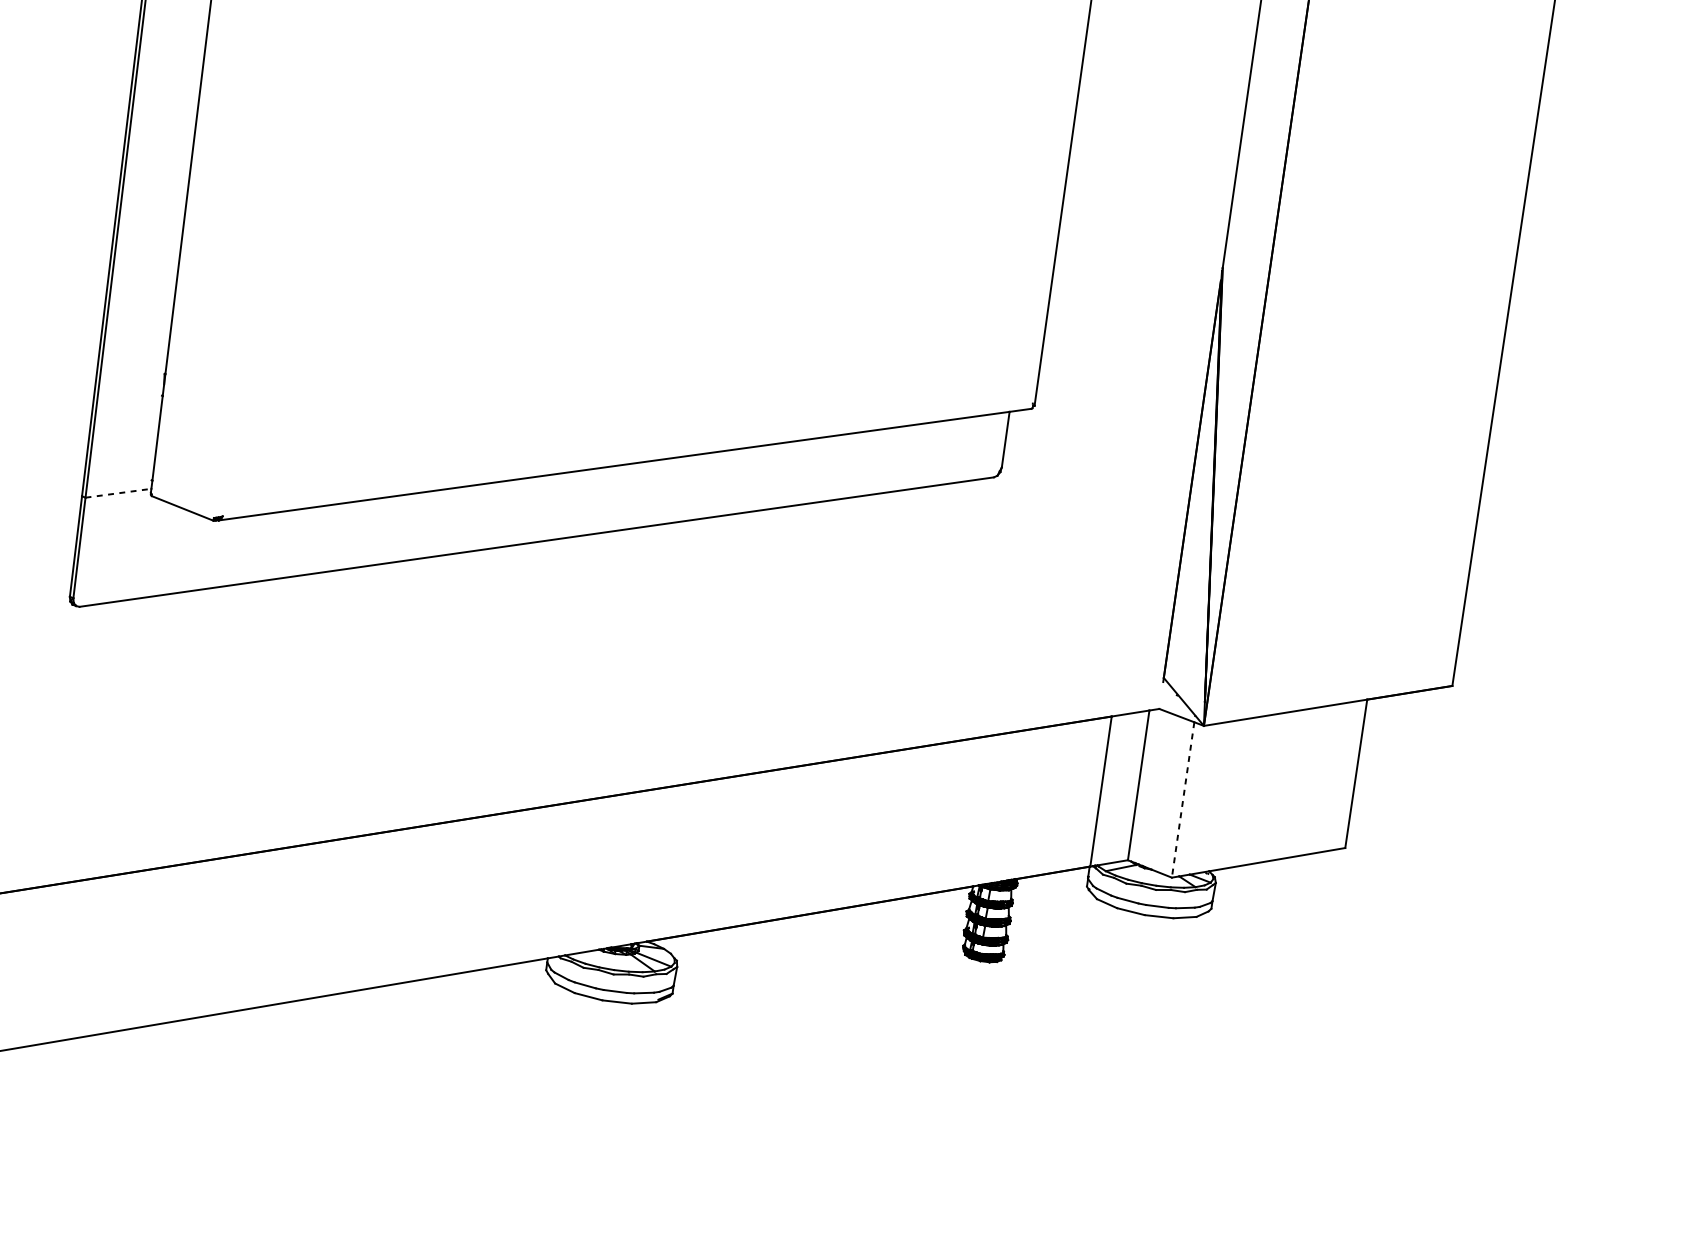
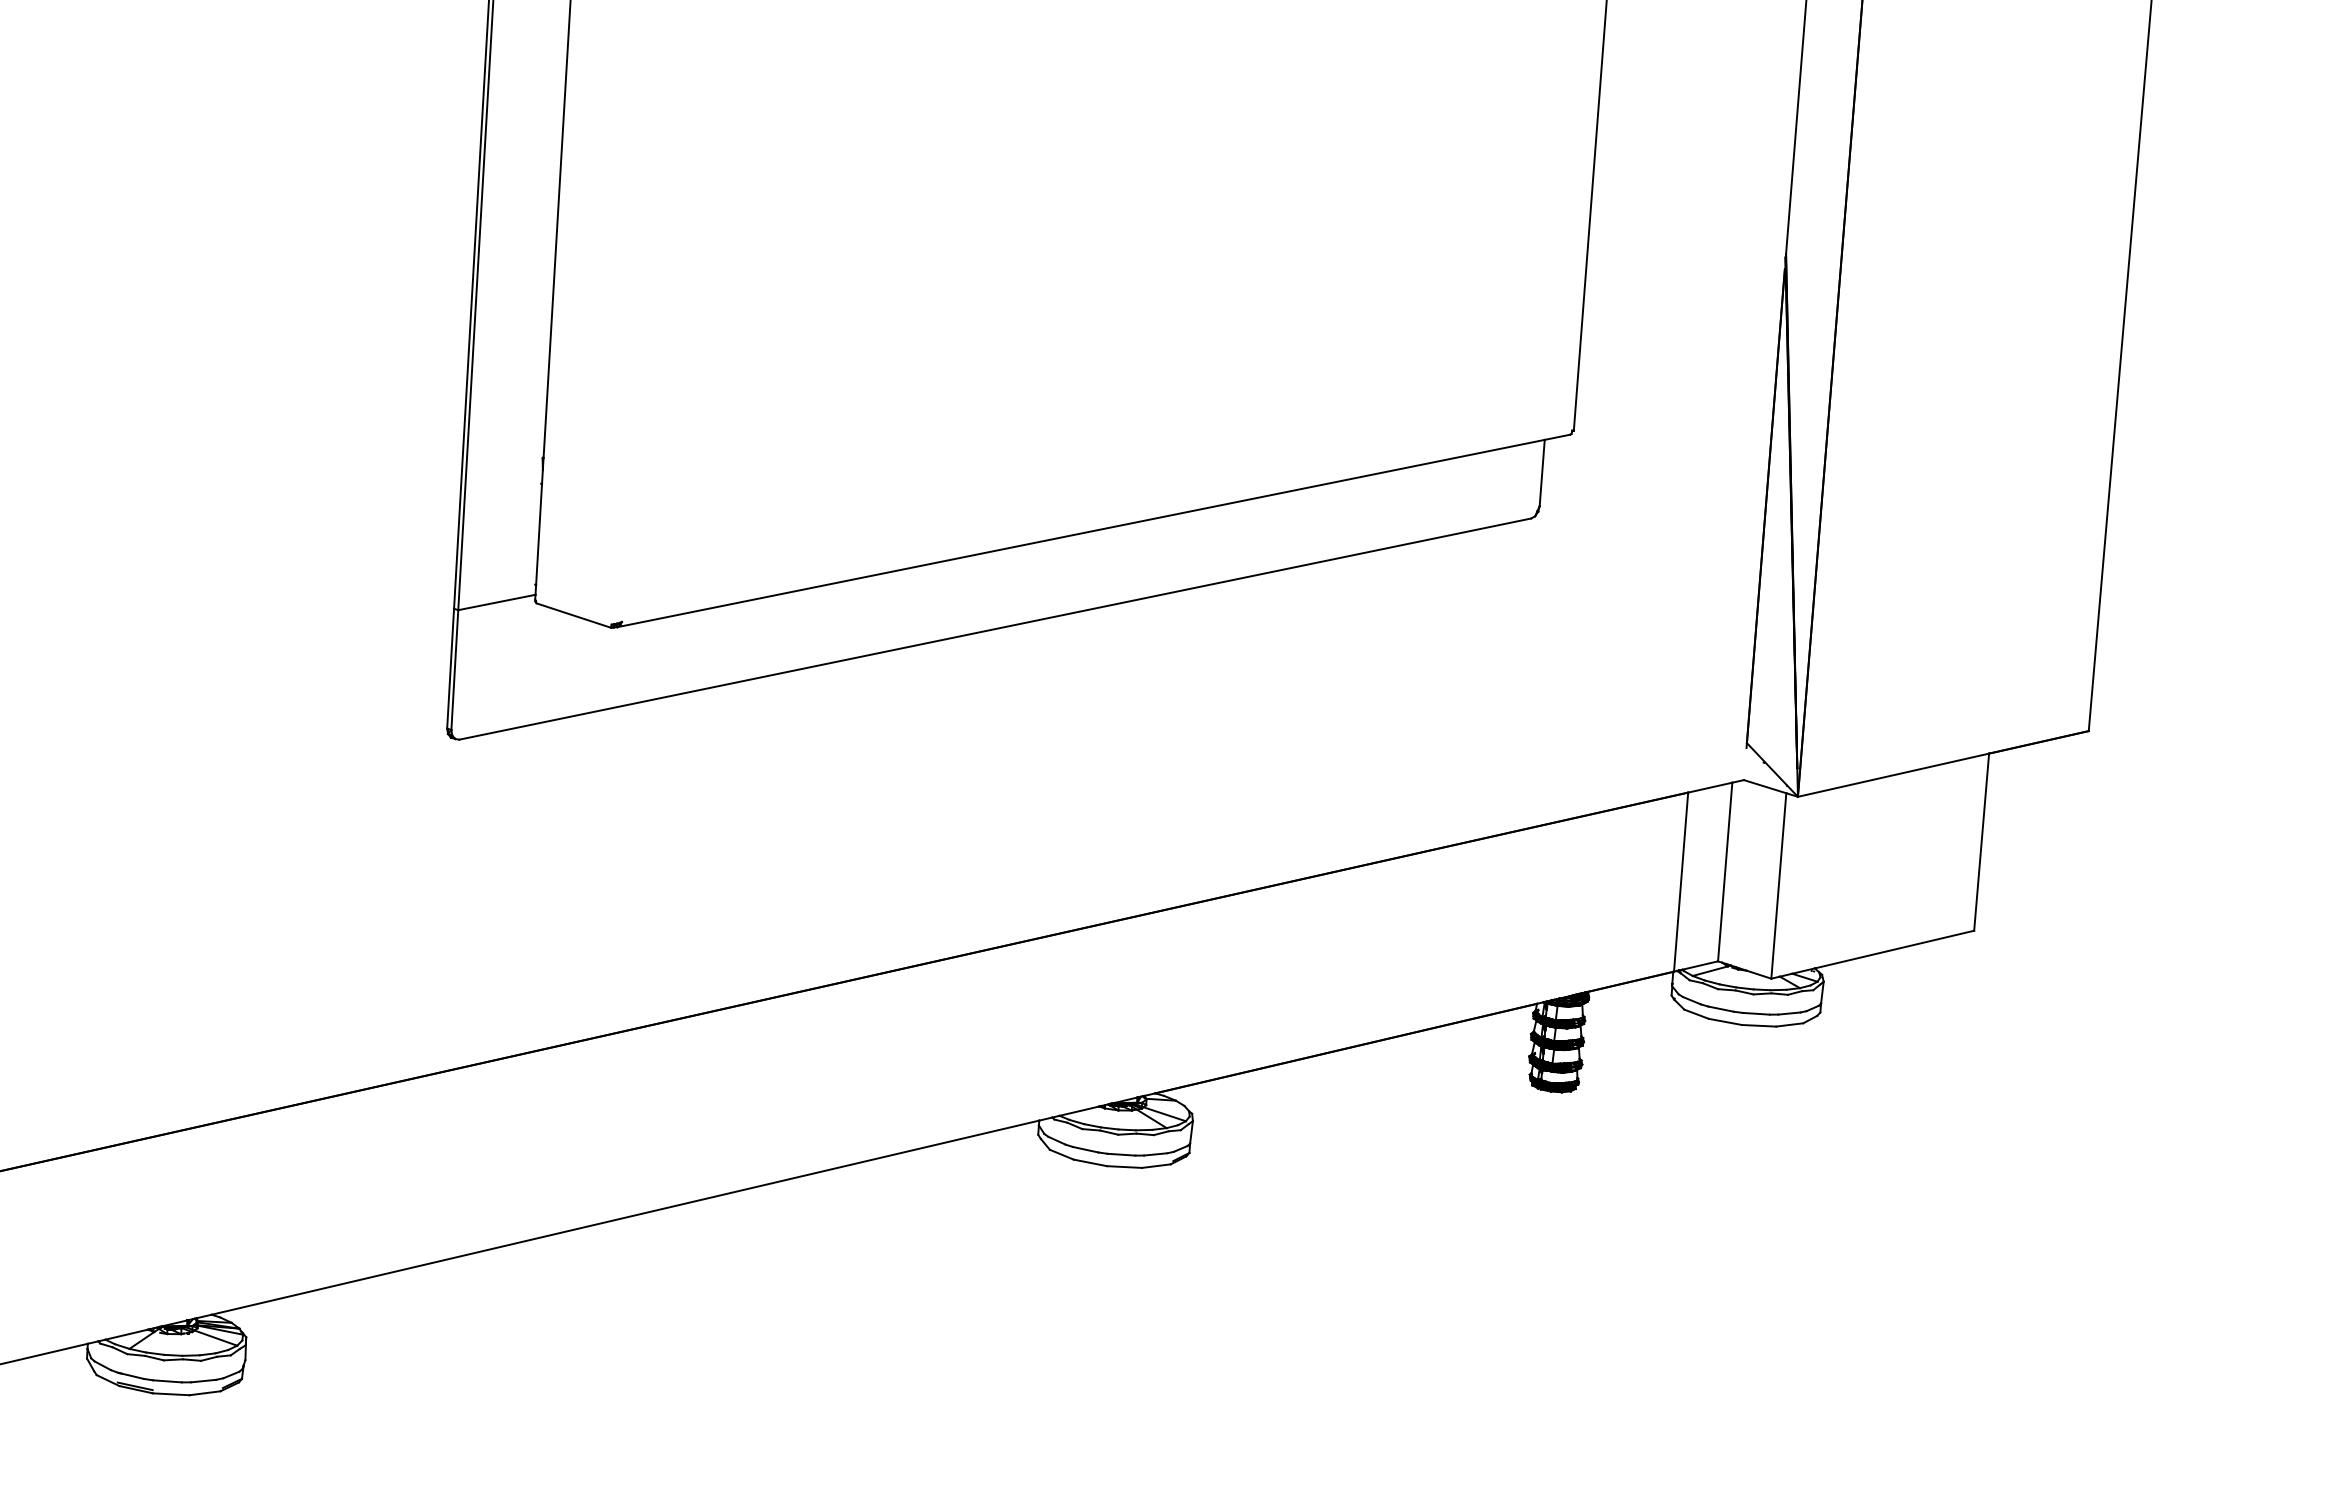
line: (118, 493) -> (497, 602), dashed -> solid
line: (1182, 800) -> (1778, 886), dashed -> solid

